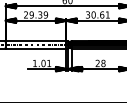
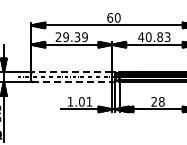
text: (97, 15) -> (154, 37), 30.61 -> 40.83
line: (35, 41) -> (71, 72), solid -> dashed
line: (36, 48) -> (72, 81), solid -> dashed

